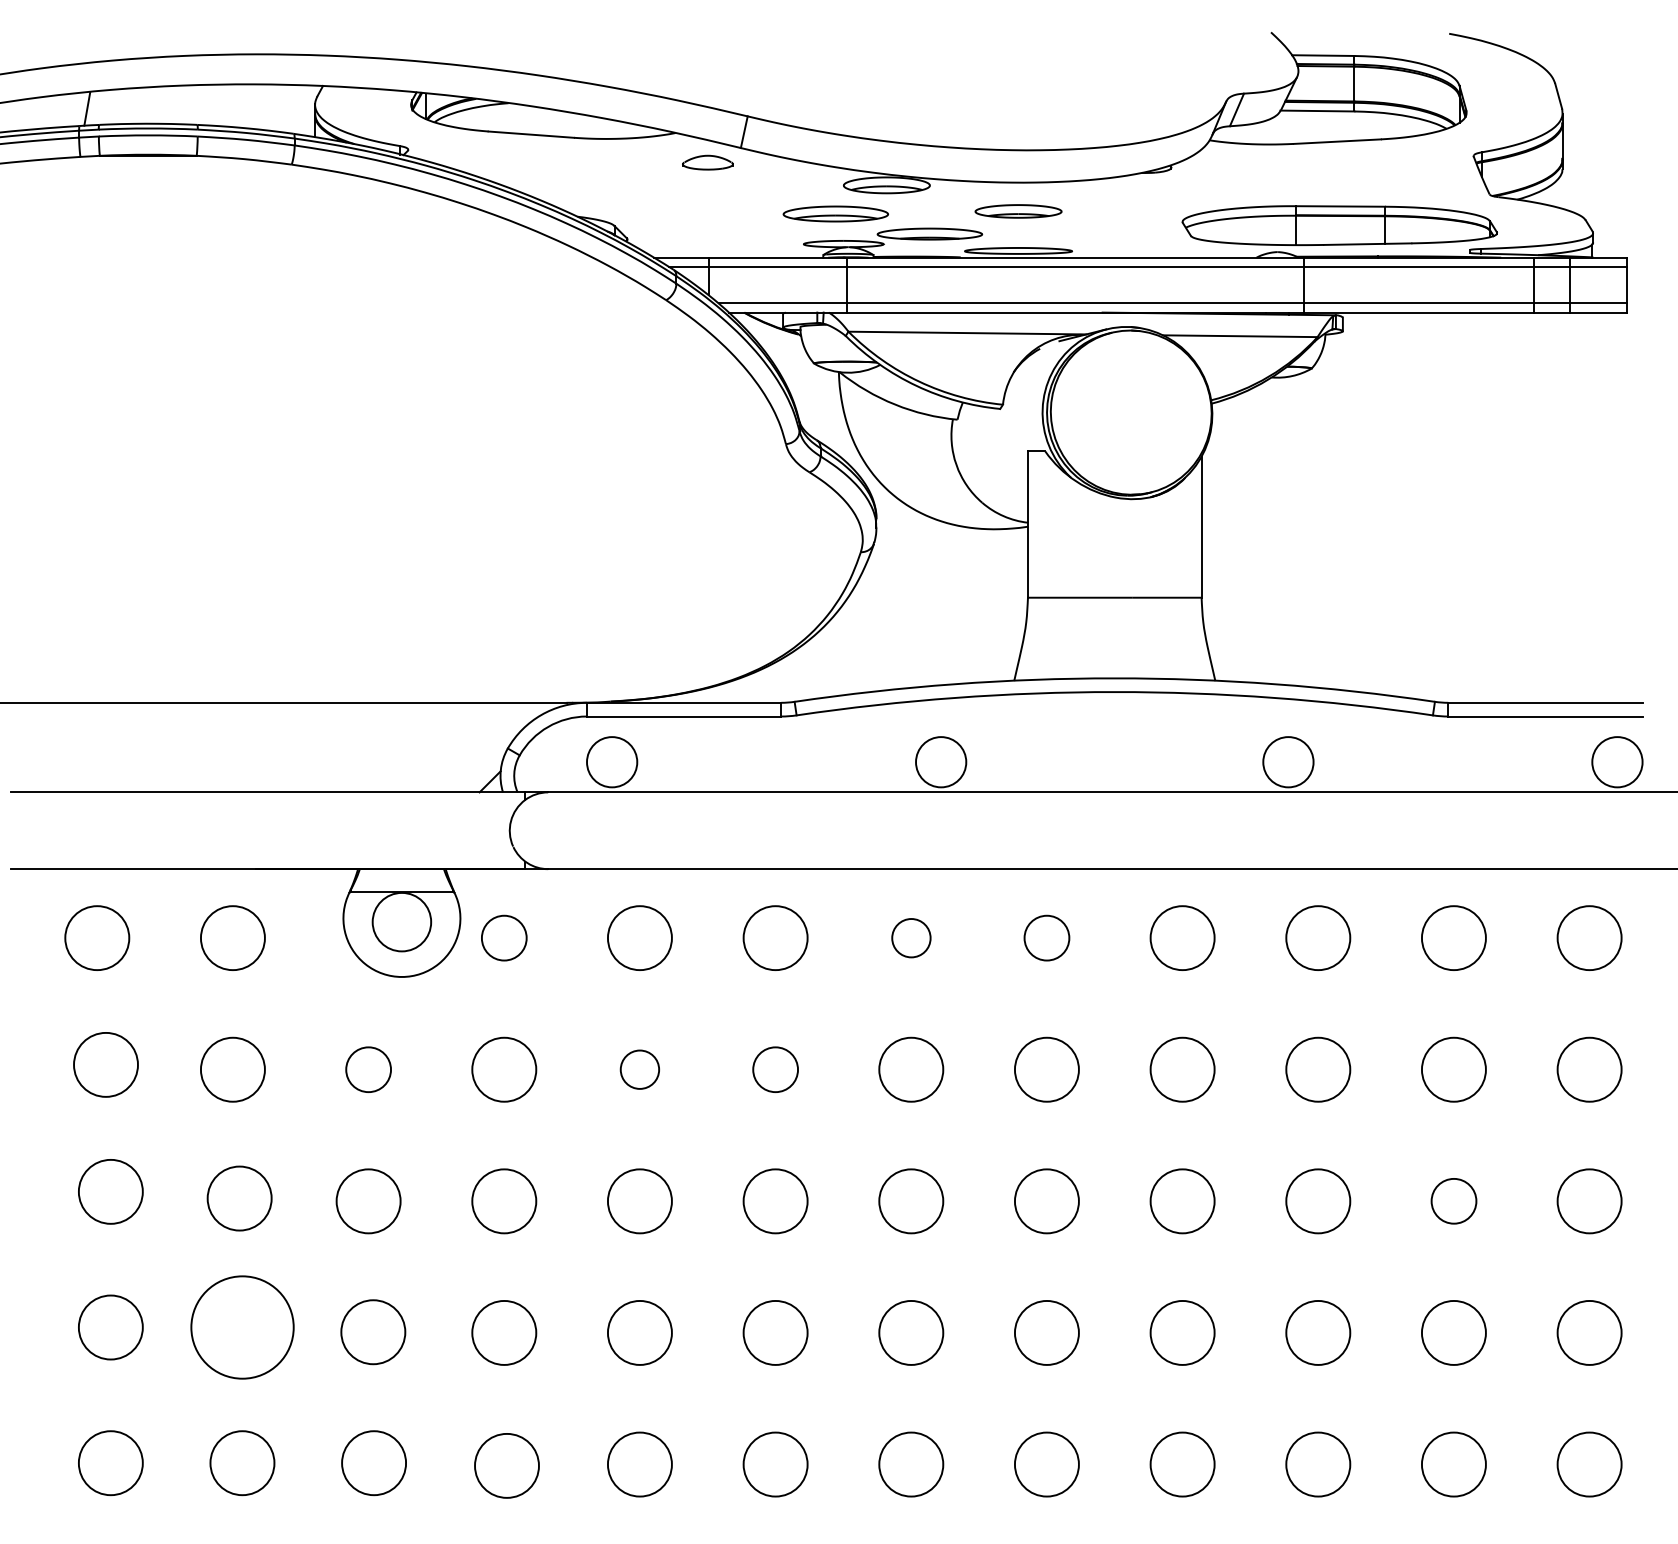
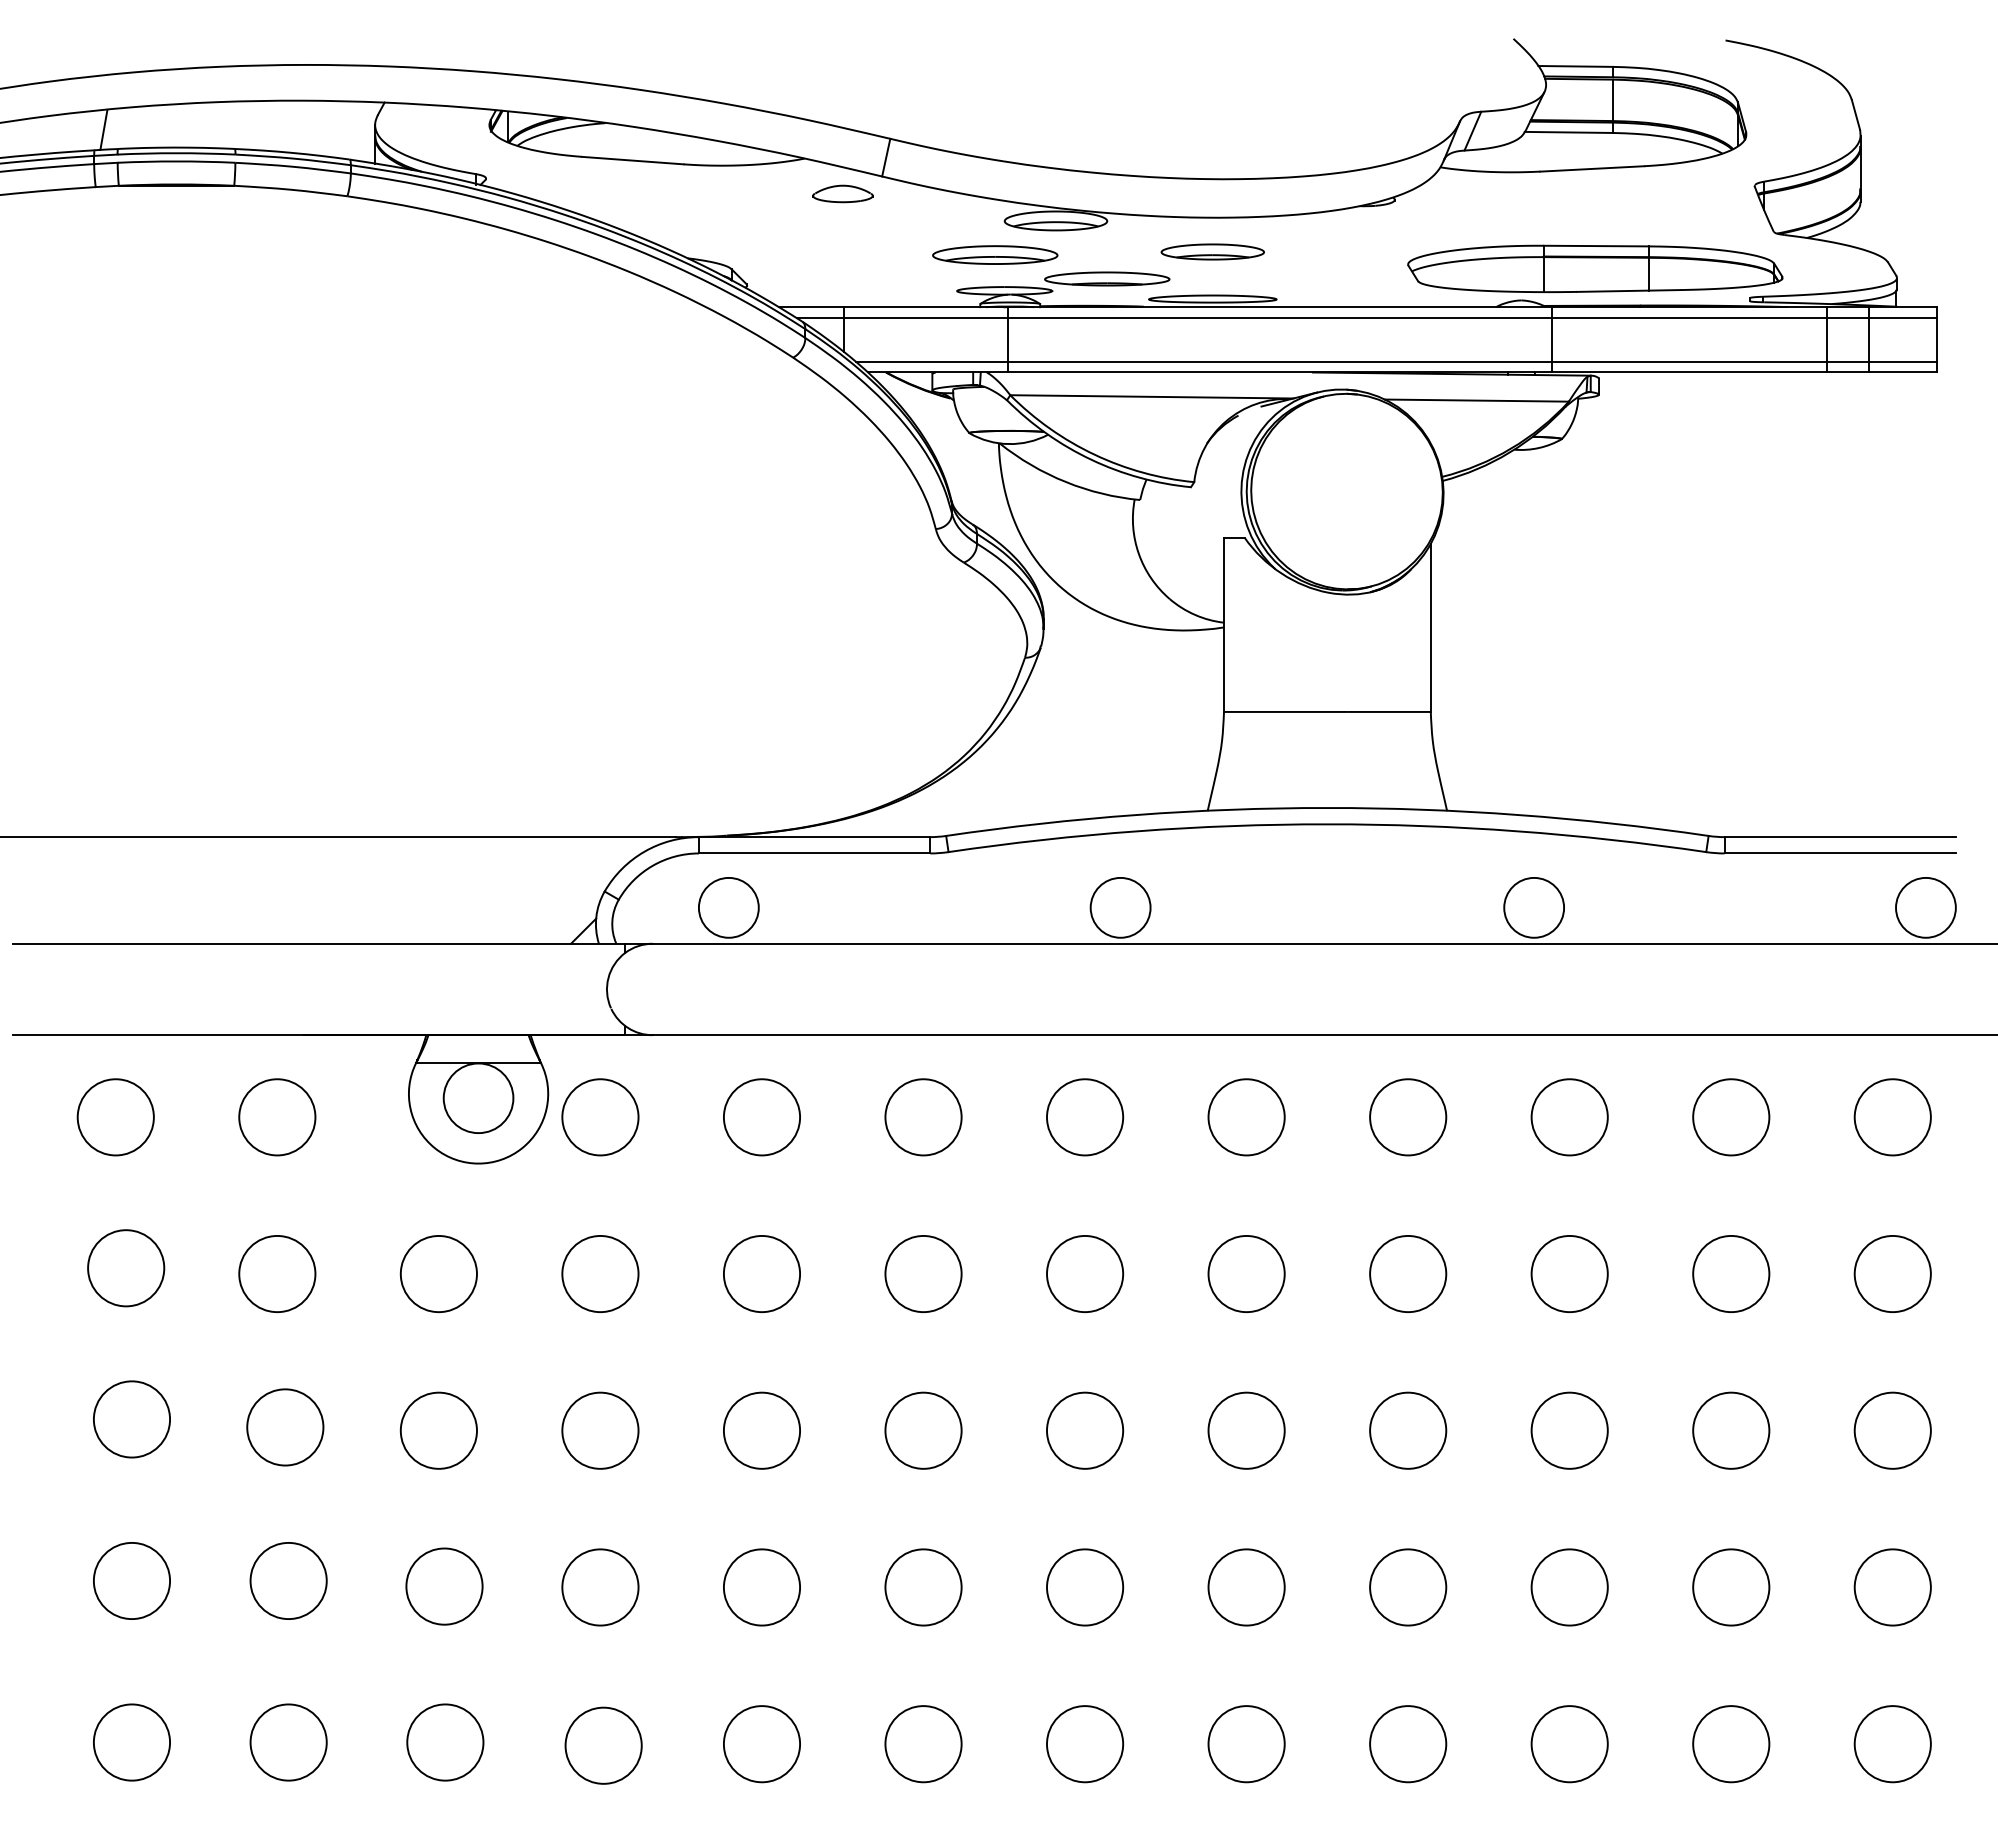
circle: (504, 938) -> (600, 1117), size x1.43
circle: (911, 938) -> (1085, 1117), size x1.67
circle: (1046, 938) -> (1246, 1117), size x1.43
circle: (368, 1069) -> (438, 1273), size x1.43
circle: (639, 1069) -> (761, 1273), size x1.67
circle: (775, 1069) -> (923, 1273), size x1.43
circle: (1454, 1201) -> (1731, 1430), size x1.43
circle: (242, 1327) -> (288, 1580), size x0.62

